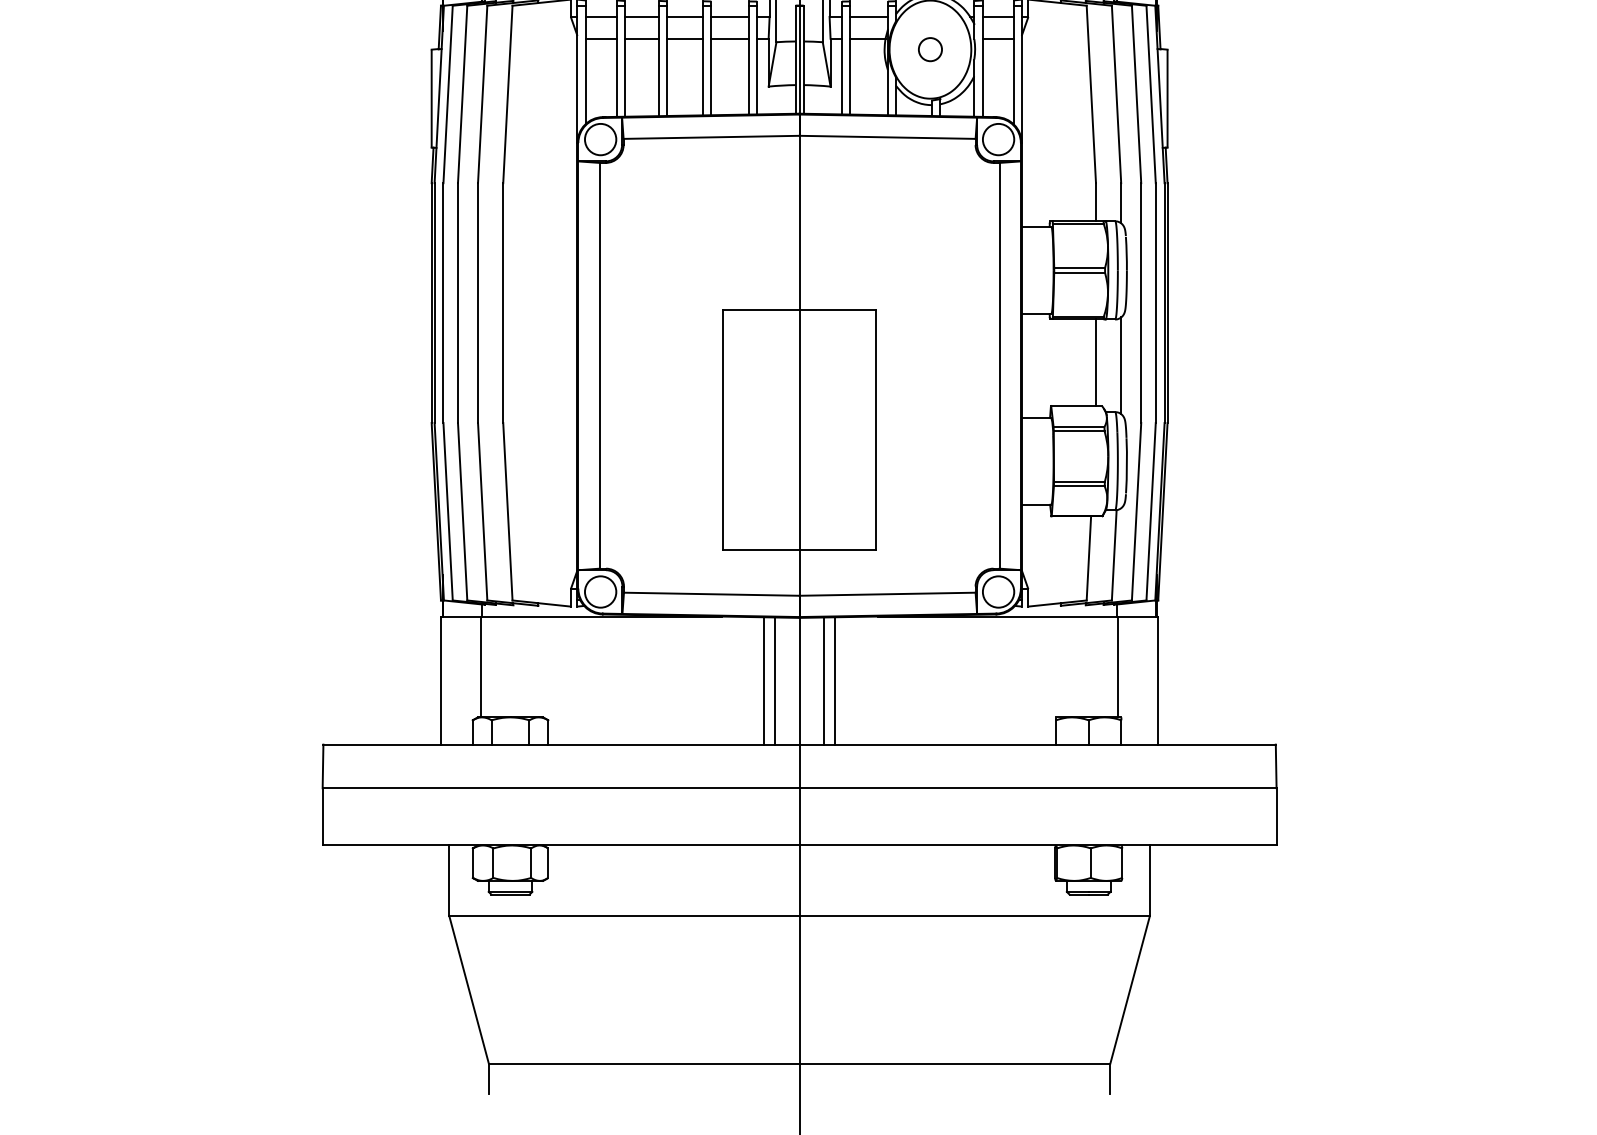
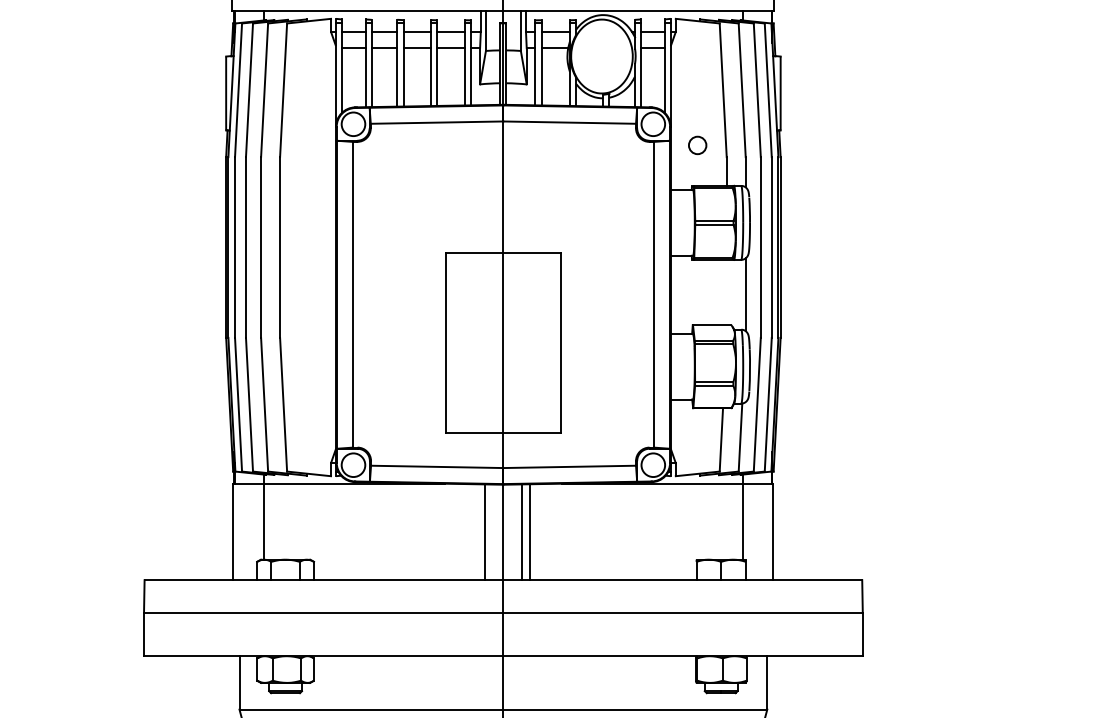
circle: (930, 49) -> (697, 145), moved
line: (1095, 362) -> (726, 292), removed
line: (764, 680) -> (476, 531), removed

